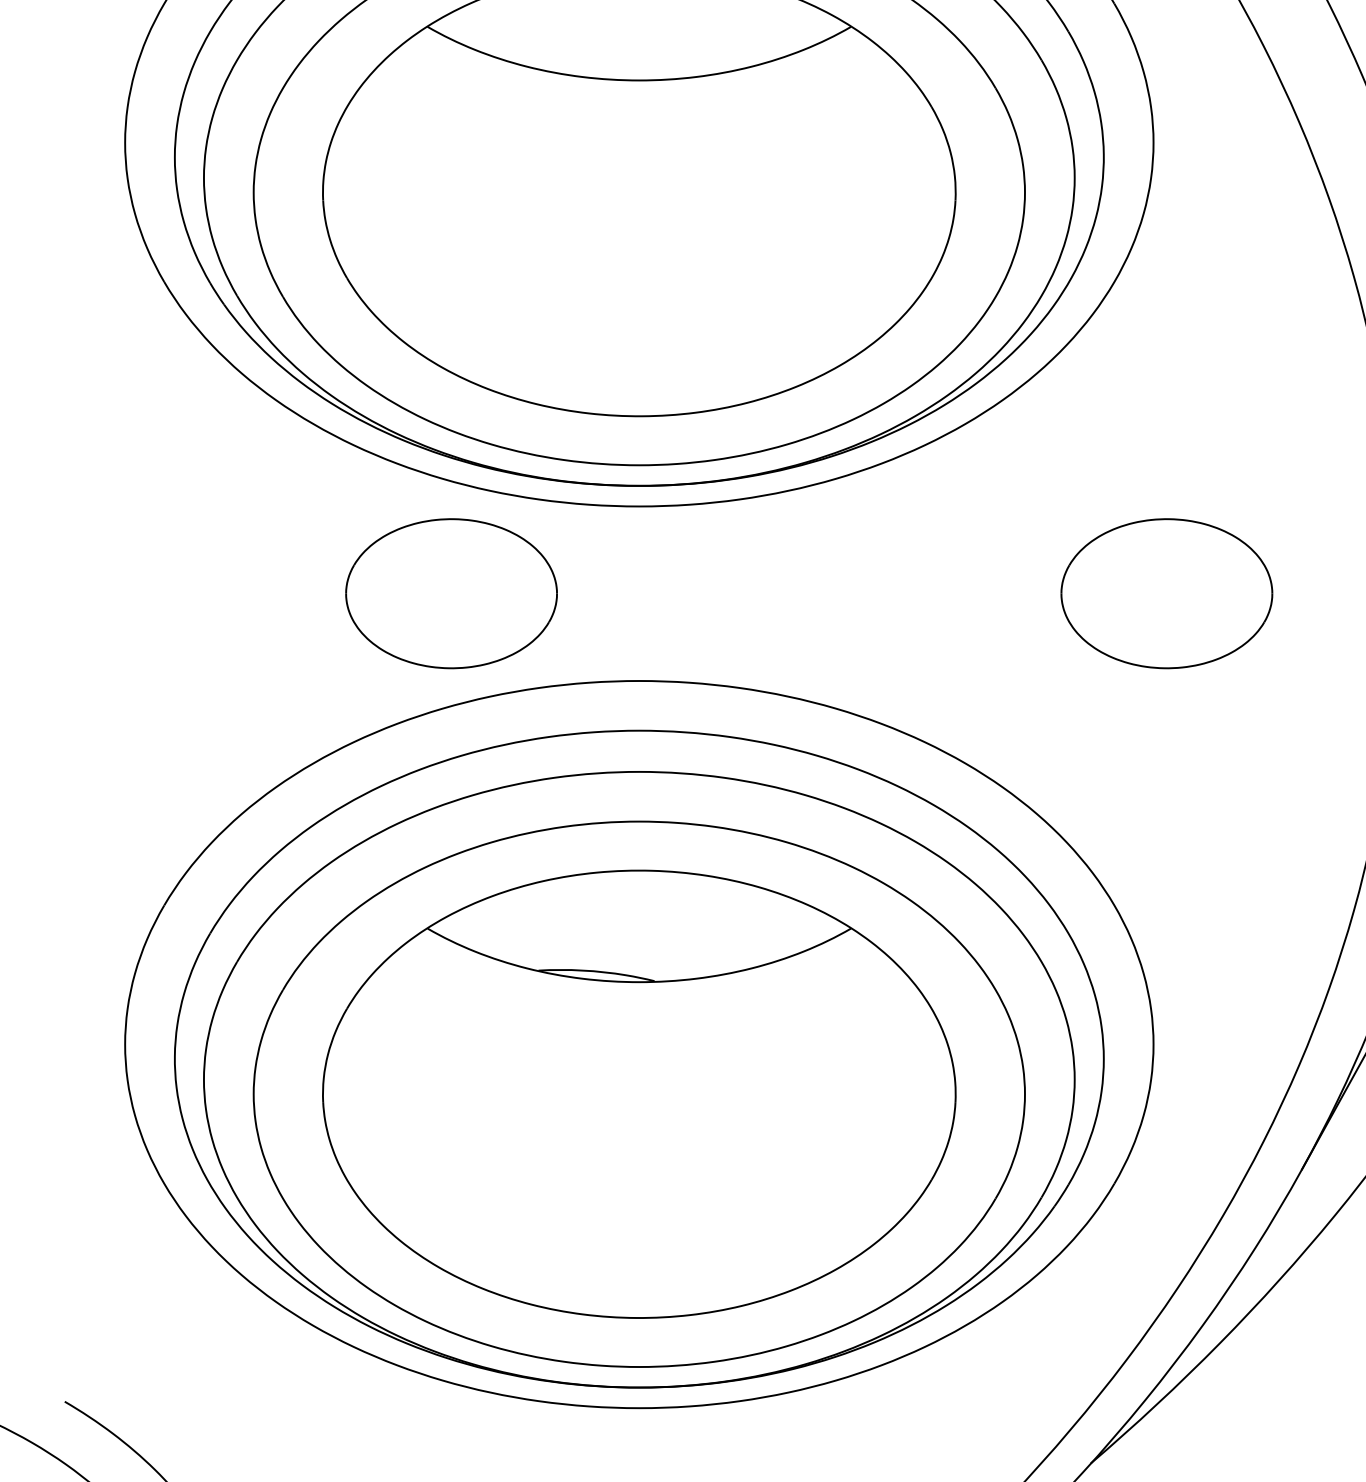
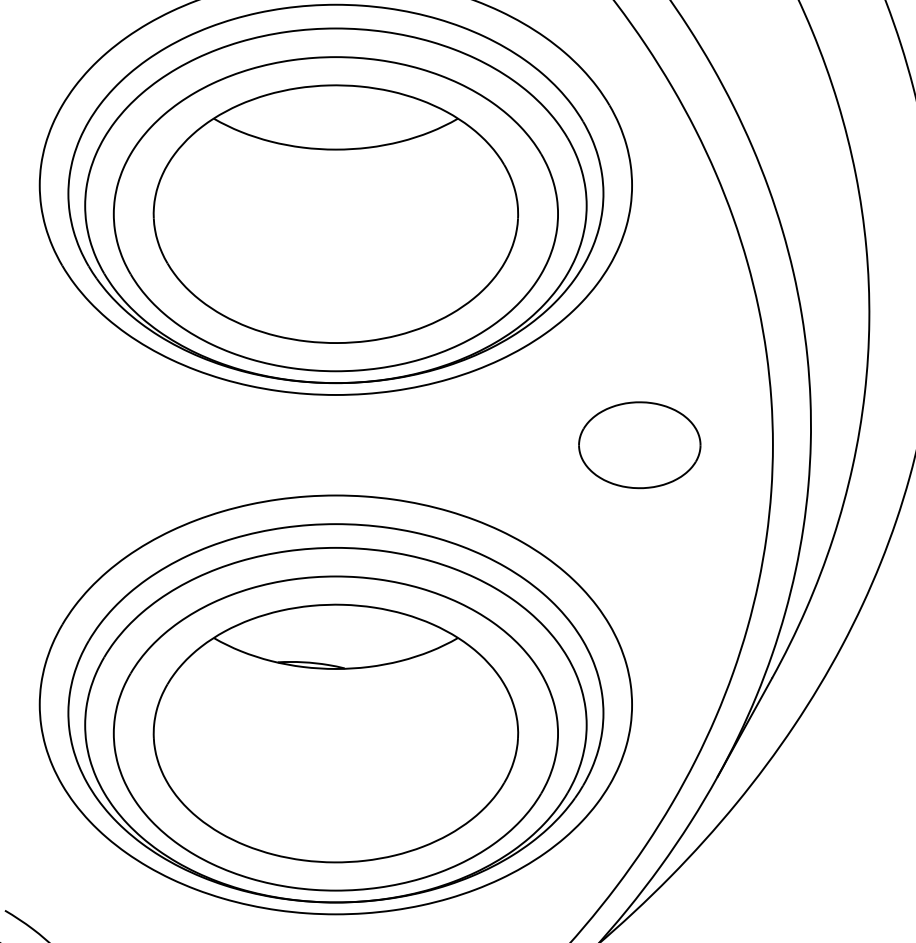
part: (451, 594) -> (227, 445), removed

